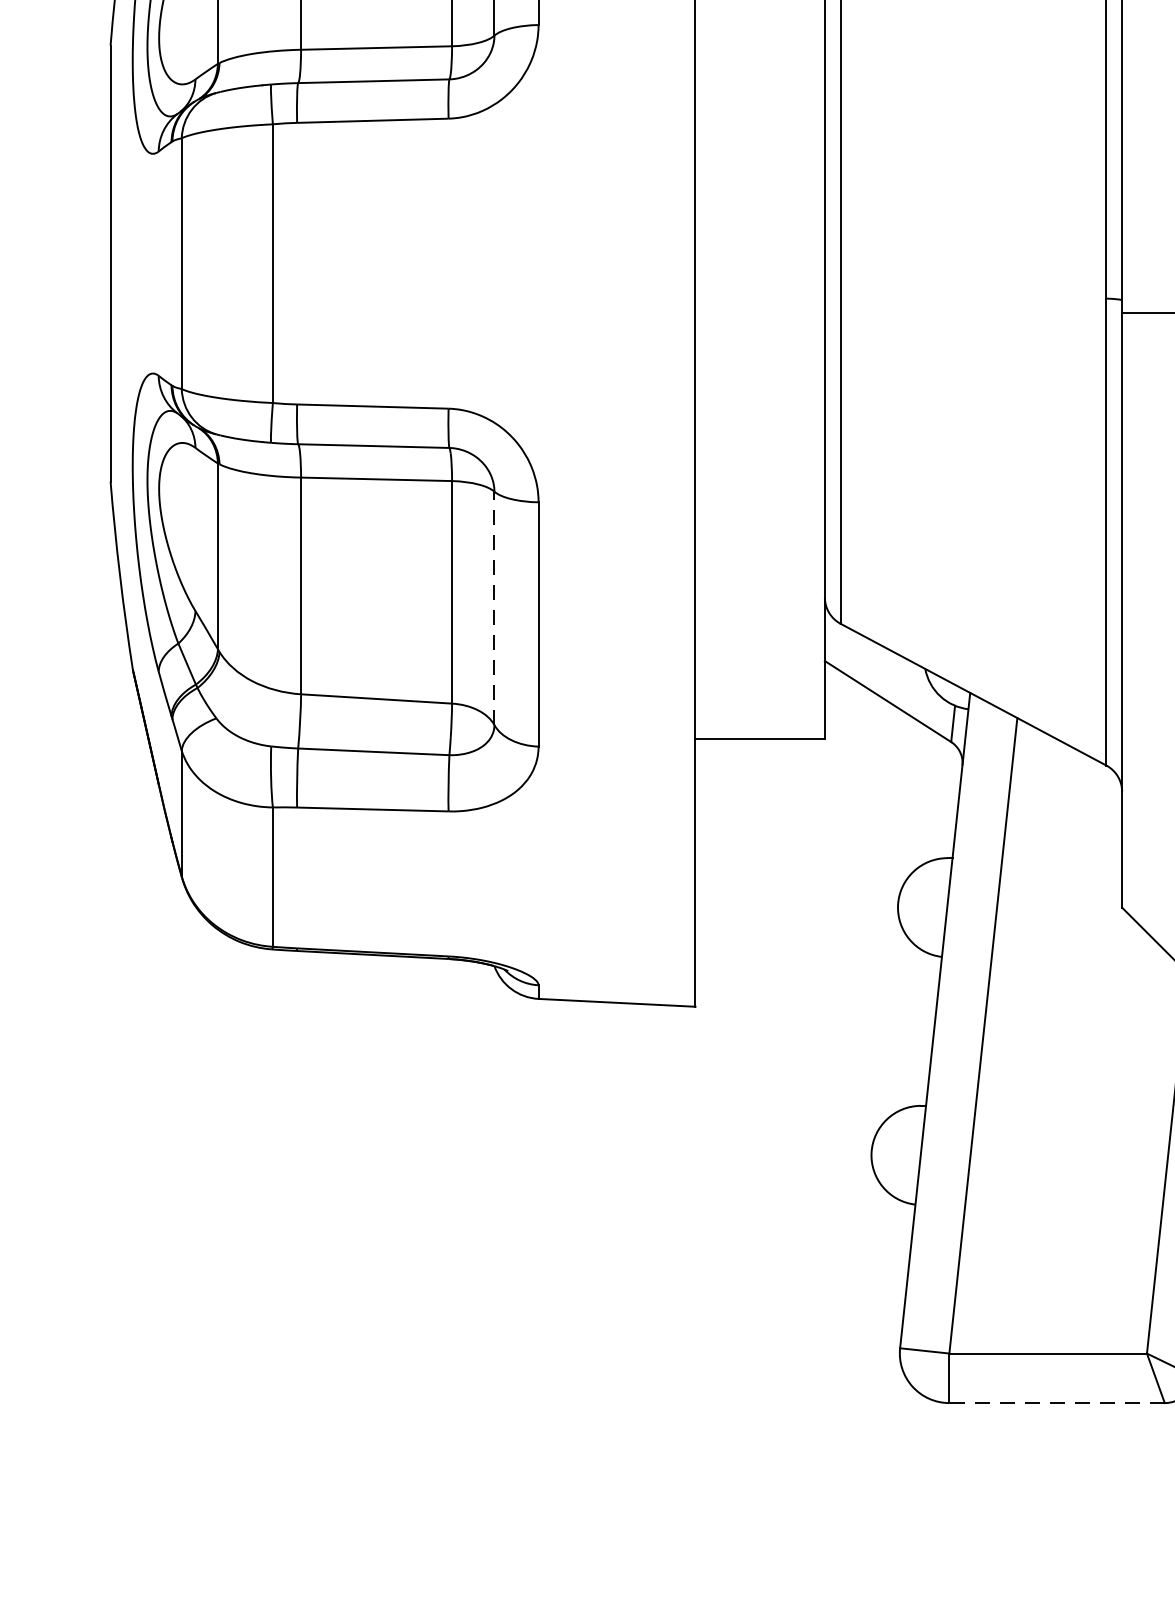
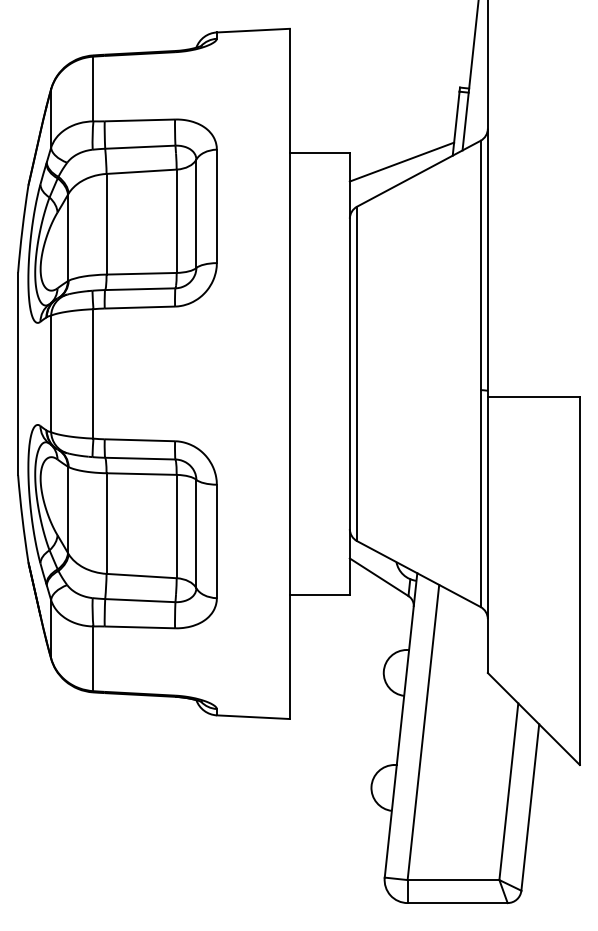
line: (494, 607) -> (196, 533), dashed -> solid
line: (1056, 1404) -> (457, 903), dashed -> solid

